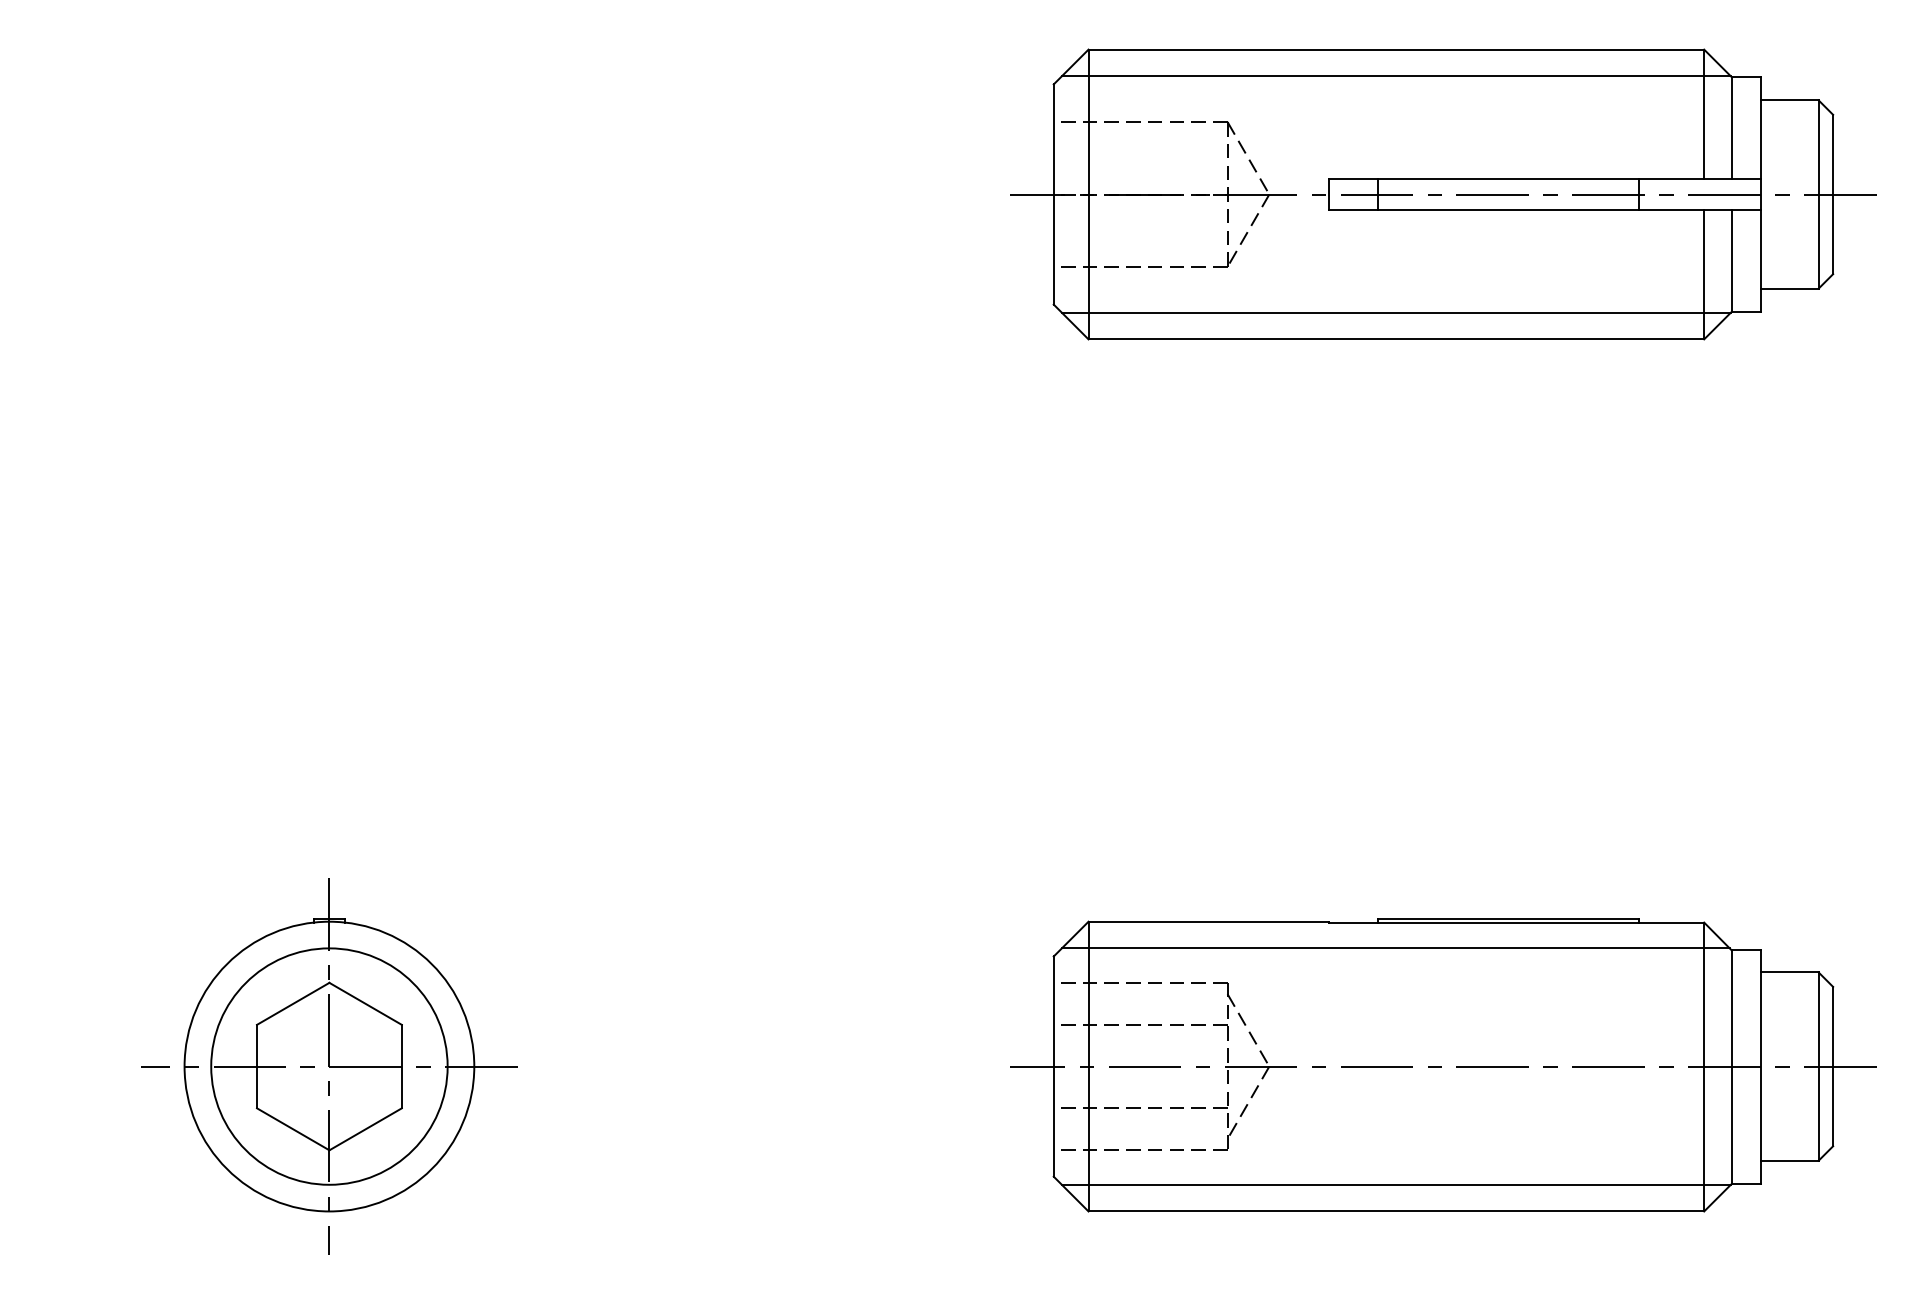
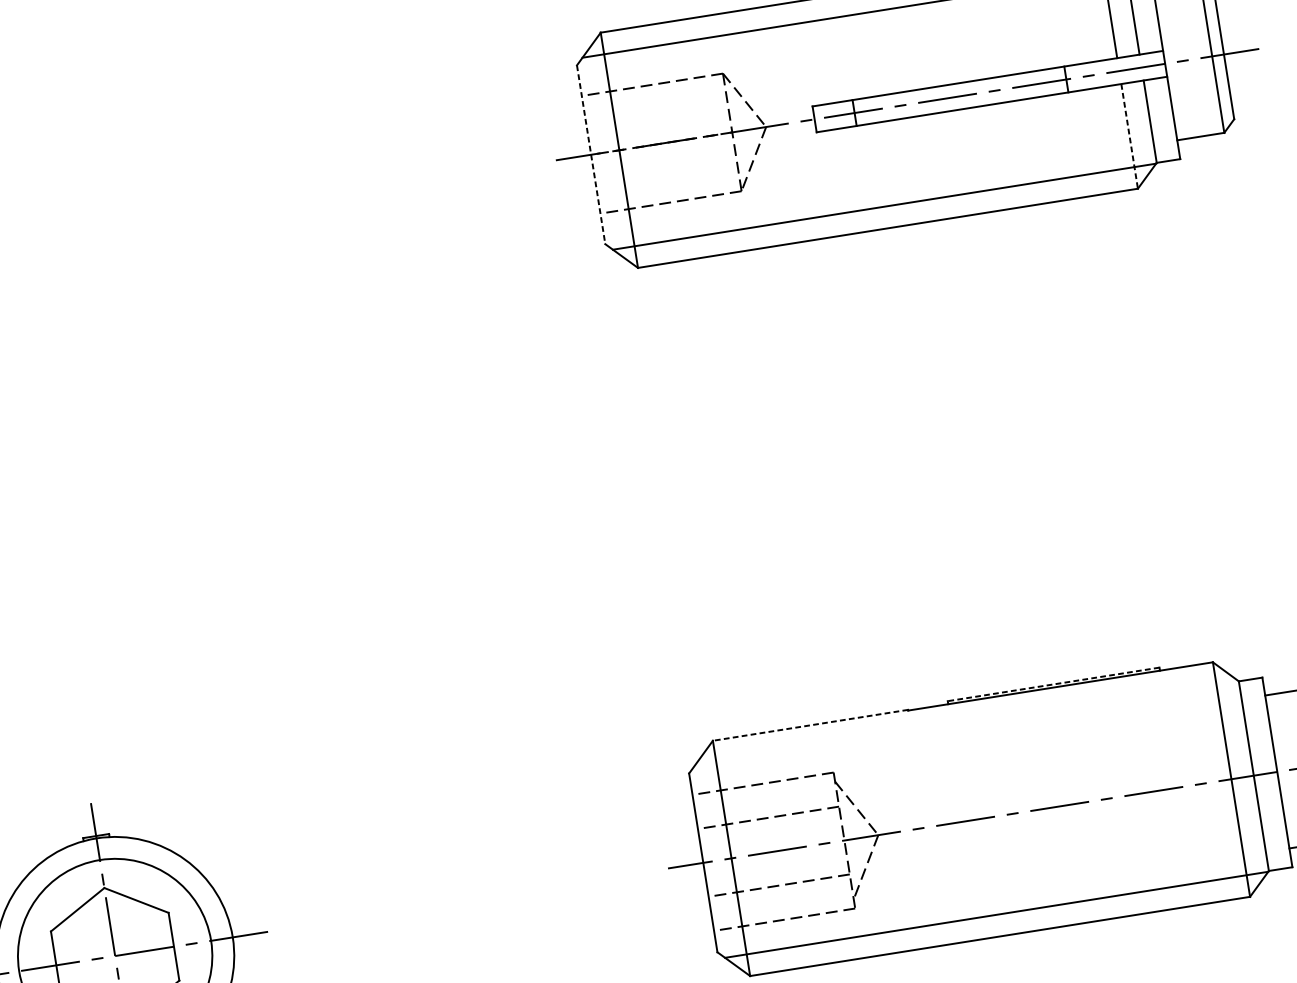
line: (1053, 195) -> (591, 155), solid -> dashed
line: (1704, 275) -> (1129, 136), solid -> dashed
line: (1508, 918) -> (1053, 684), solid -> dashed
line: (1208, 921) -> (810, 725), solid -> dashed
line: (1395, 948) -> (965, 723), removed

